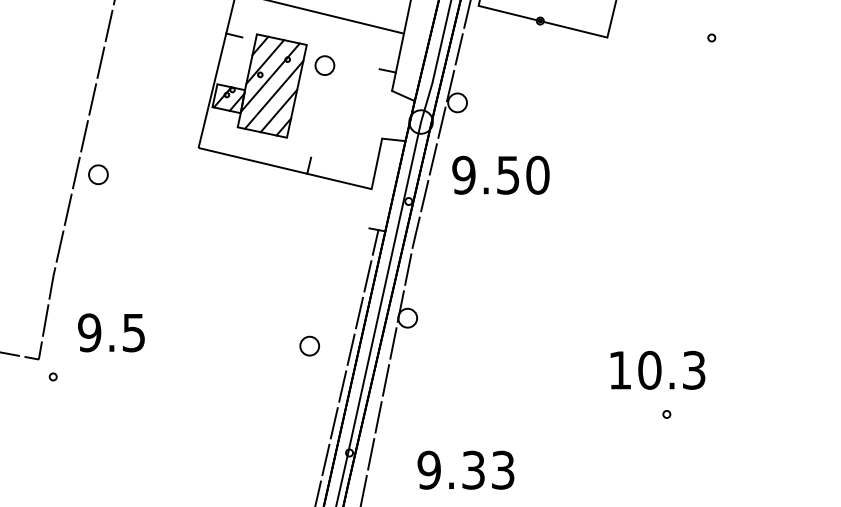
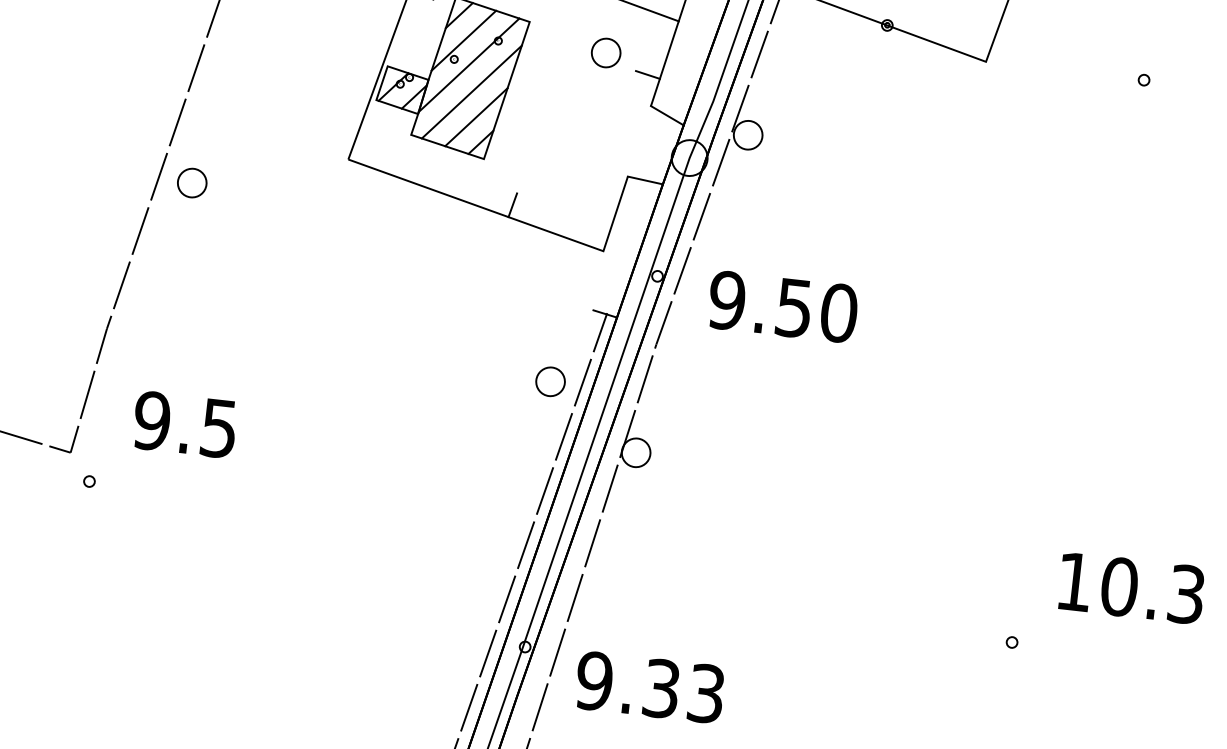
part: (324, 65) -> (605, 52), moved
text: (500, 174) -> (782, 305), moved
part: (309, 345) -> (550, 380), moved
text: (657, 369) -> (1131, 586), moved
text: (465, 469) -> (649, 686), moved

